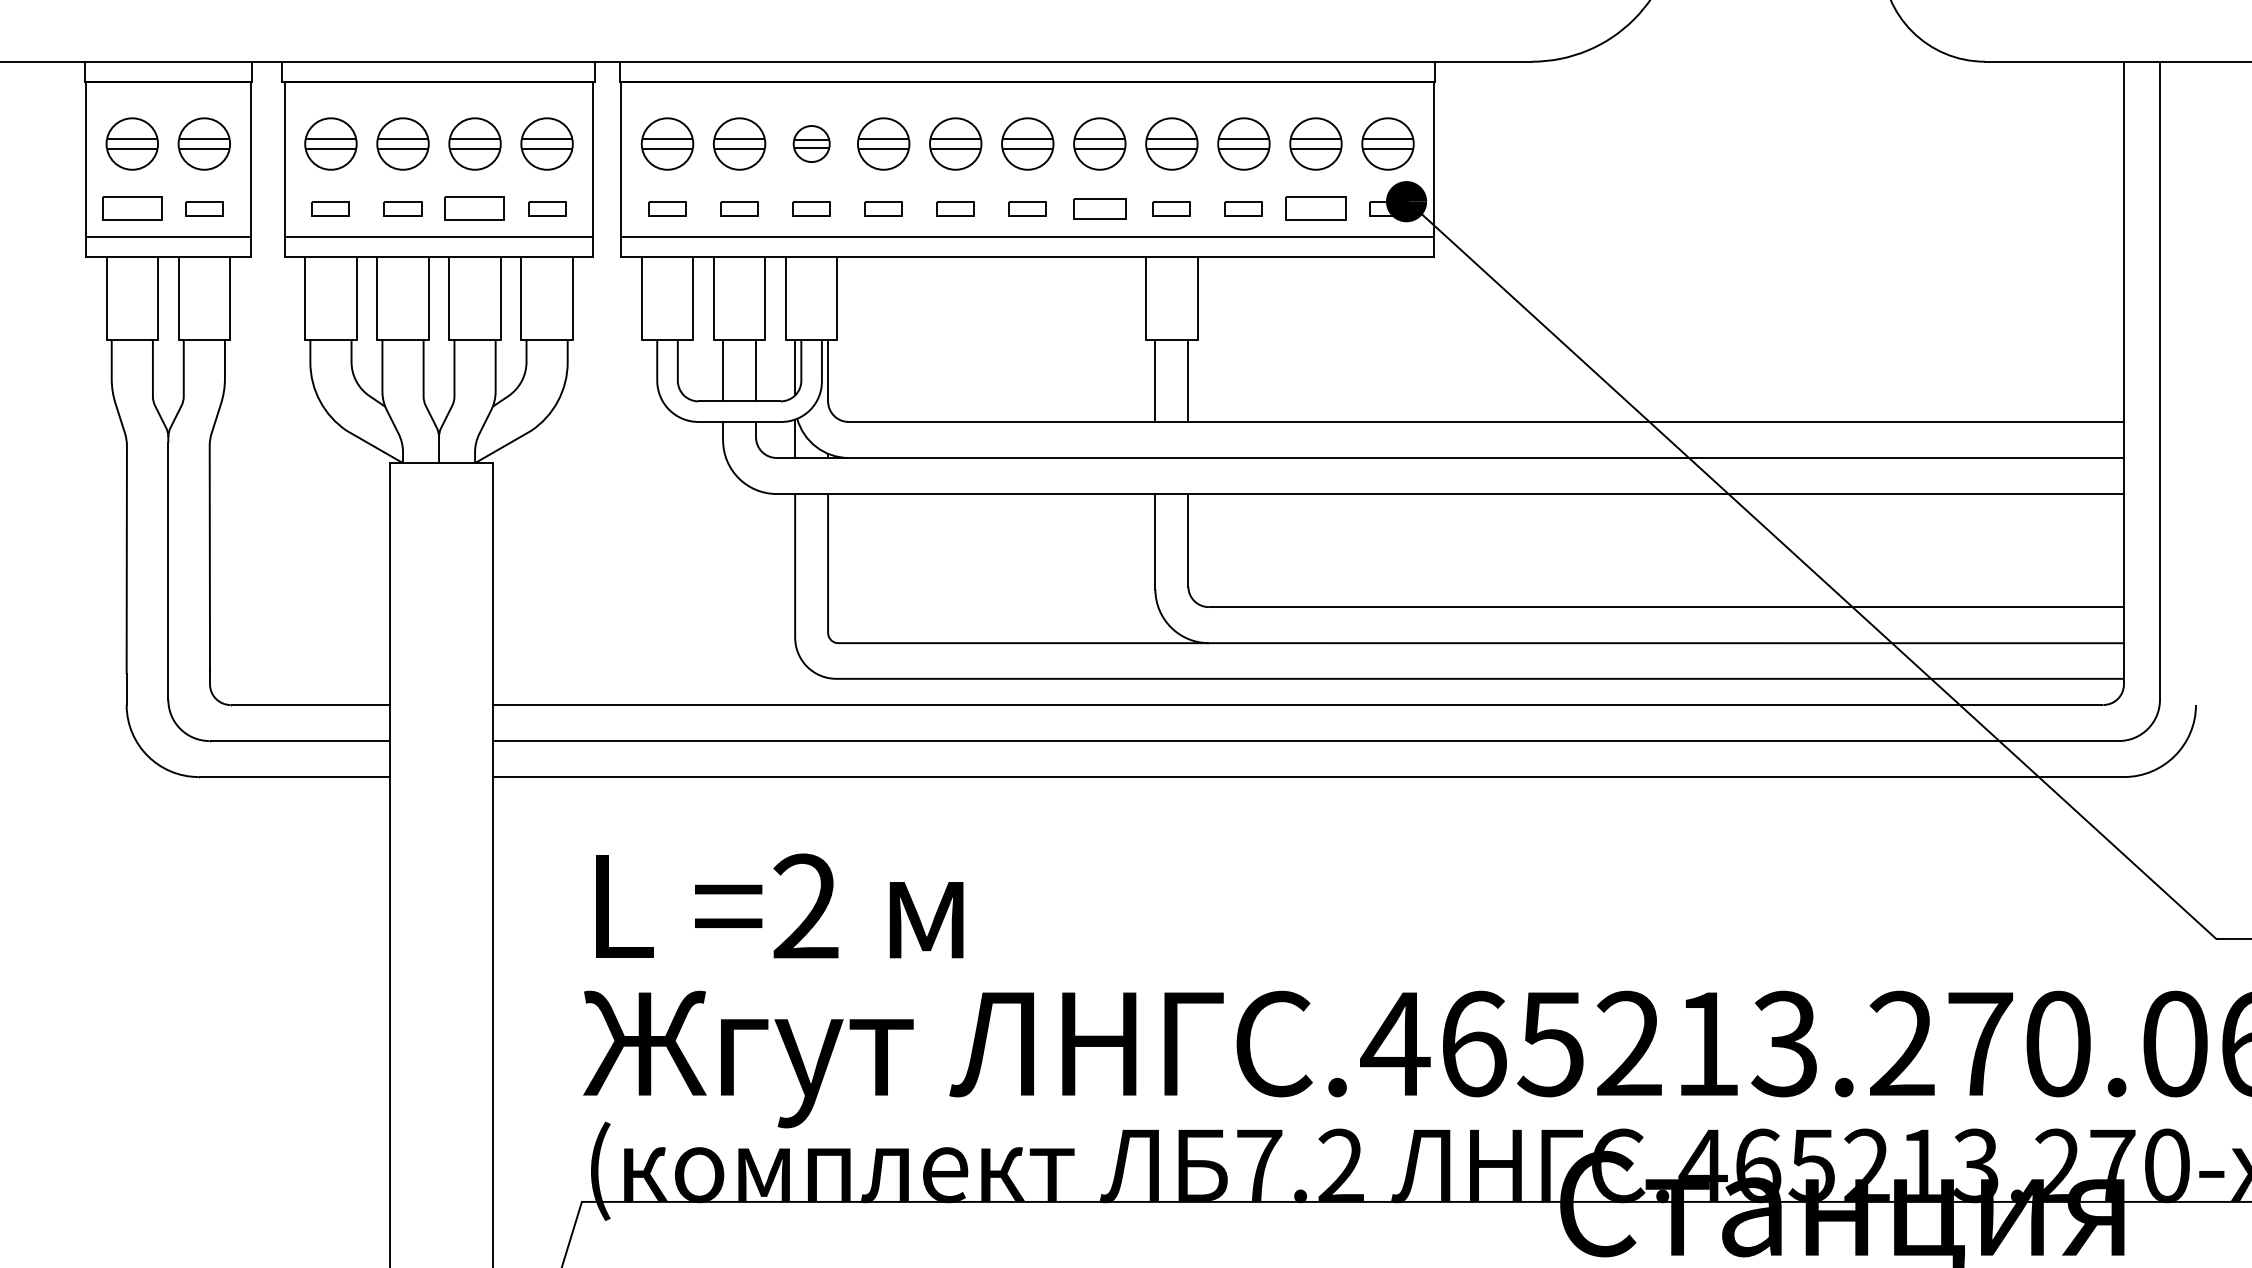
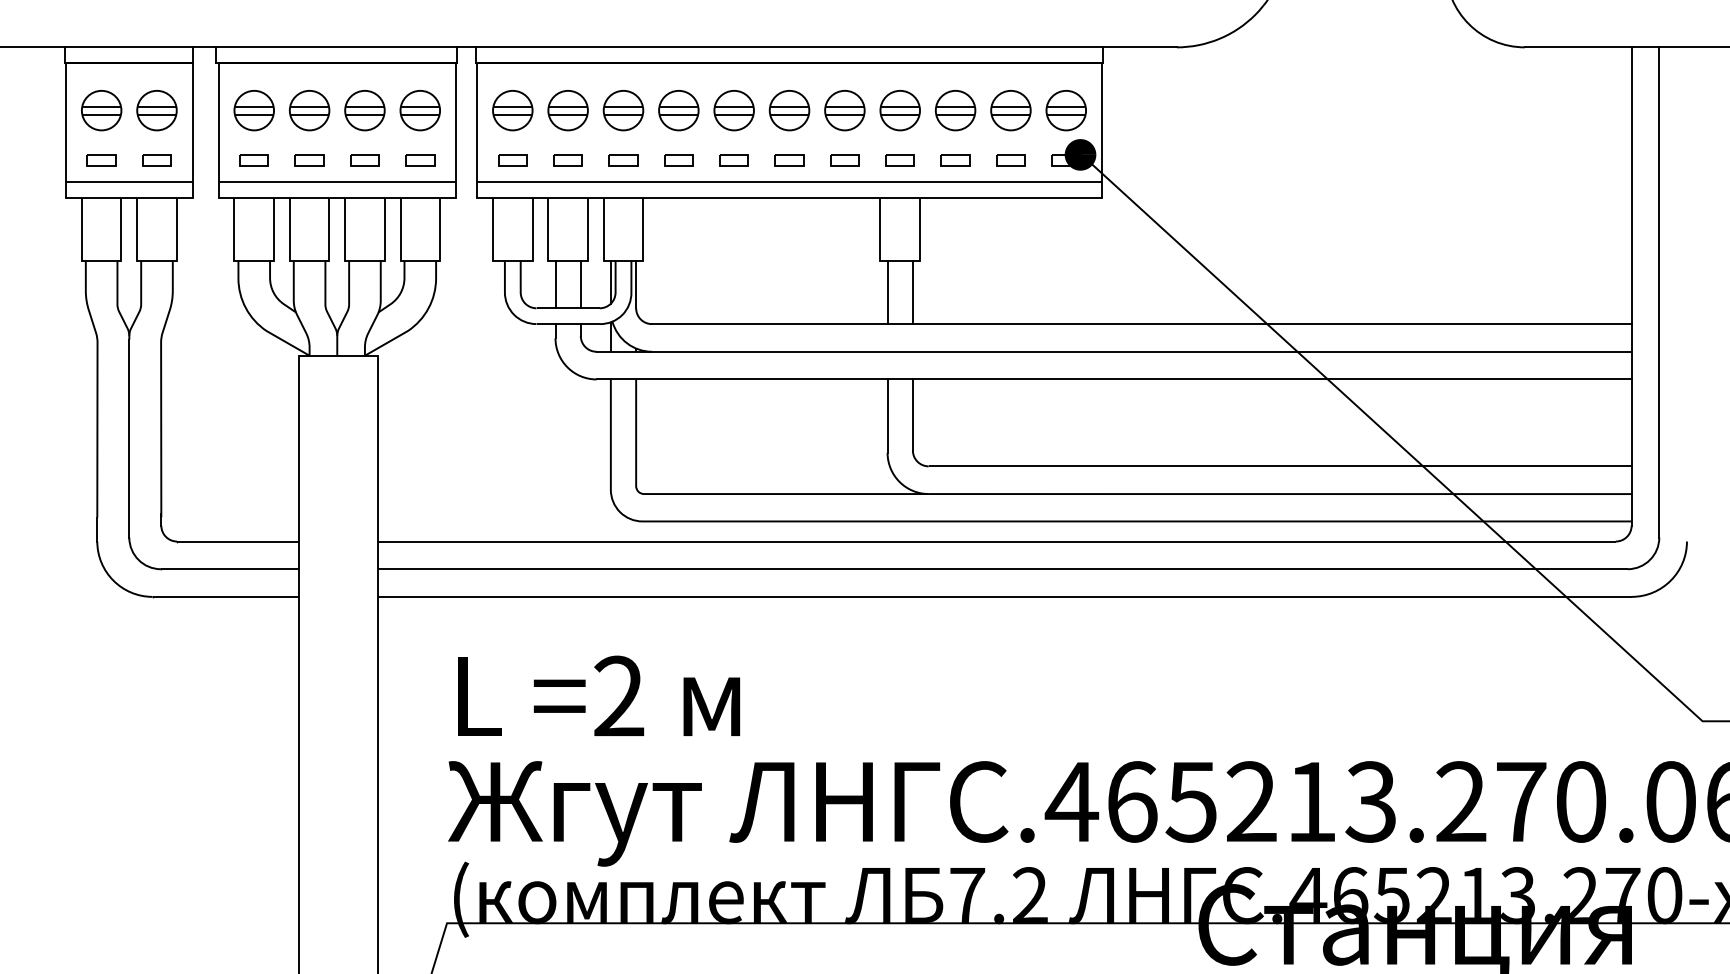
part: (811, 143) -> (623, 110), size x1.43
part: (132, 208) -> (101, 160), size x0.62
part: (475, 208) -> (365, 160), size x0.62
part: (1099, 208) -> (844, 160), size x0.71
part: (1315, 208) -> (1010, 160), size x0.62

